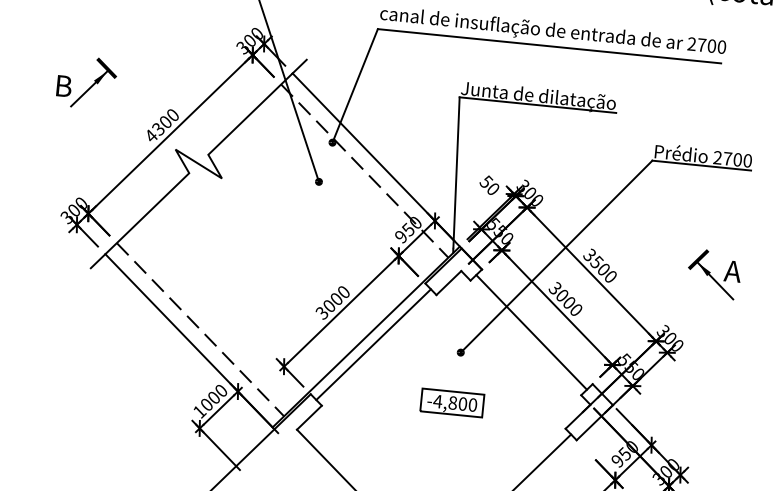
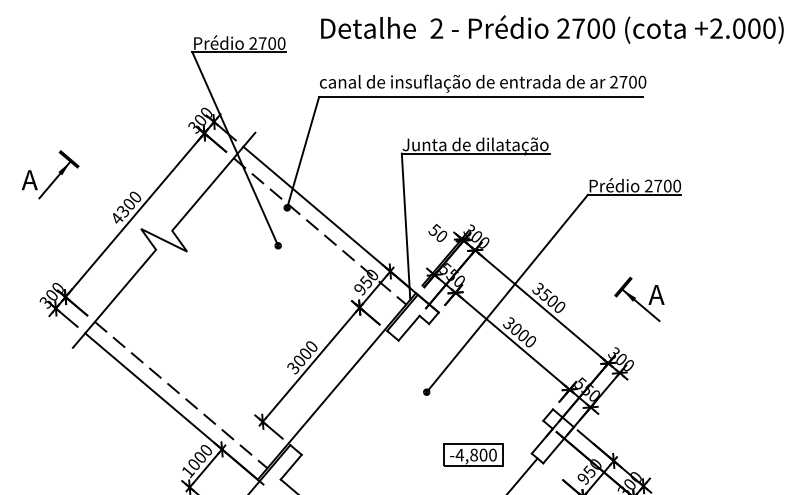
text: (62, 86) -> (29, 180), B -> А
part: (714, 274) -> (639, 299), moved
line: (531, 332) -> (490, 366), removed
line: (373, 344) -> (344, 392), removed
part: (452, 402) -> (473, 454), moved

